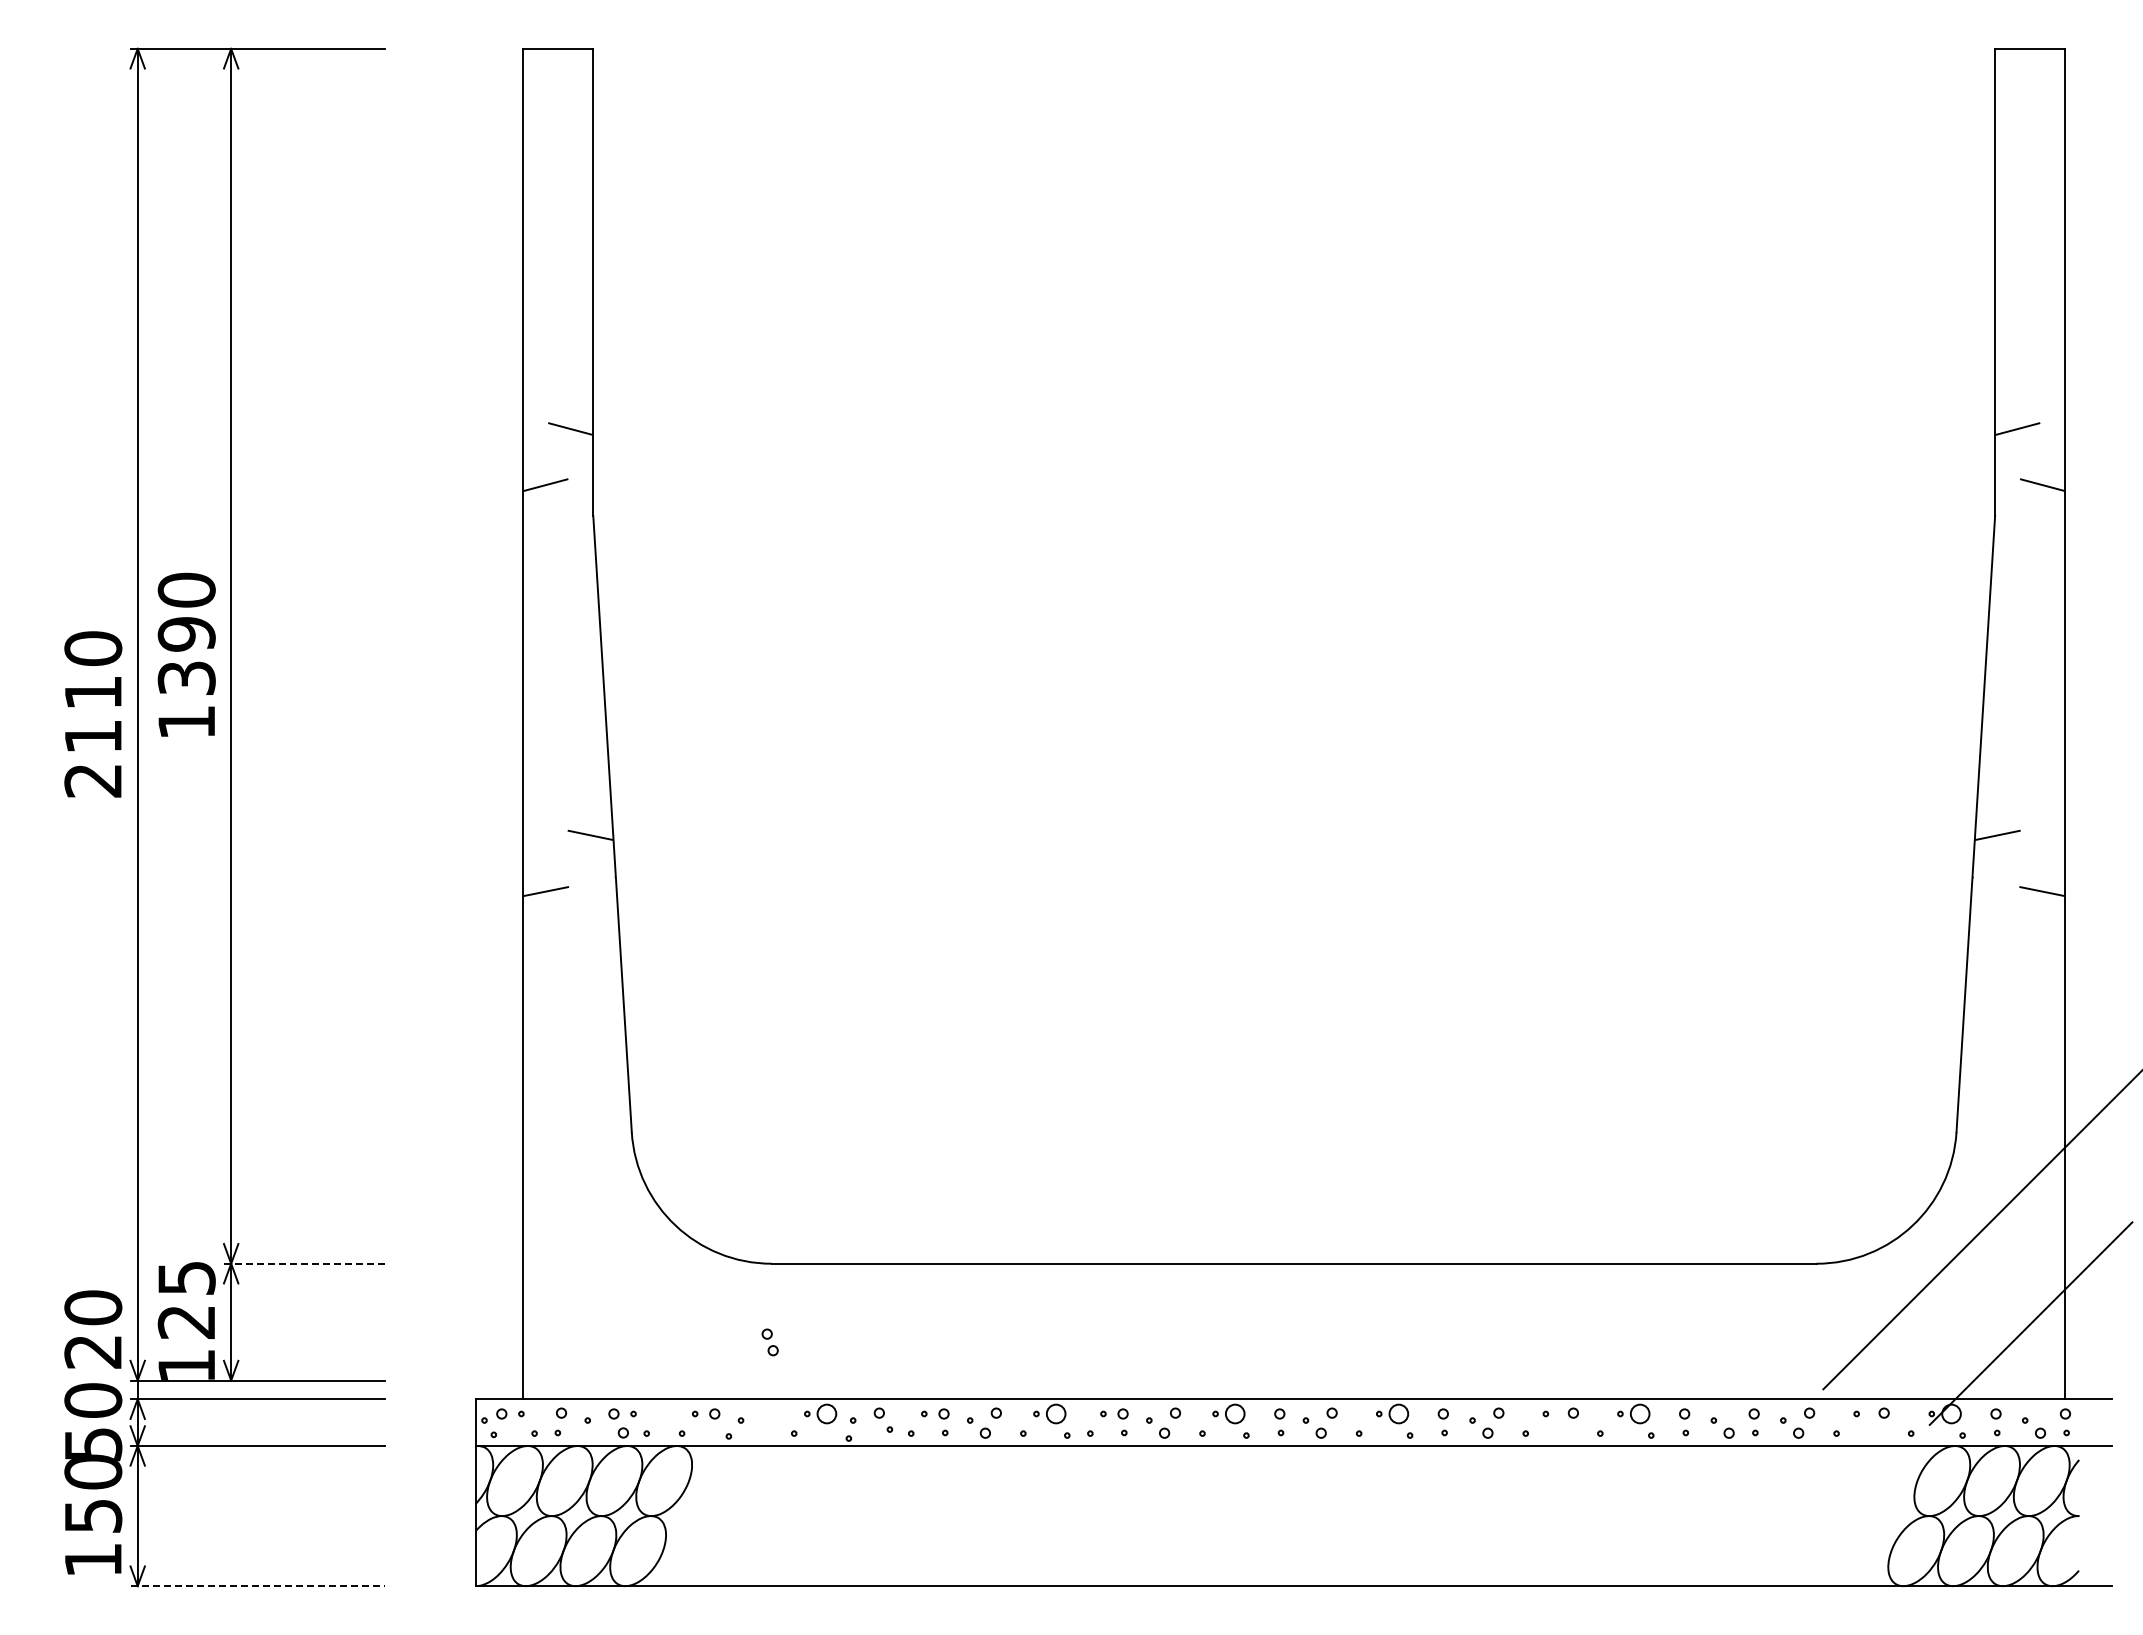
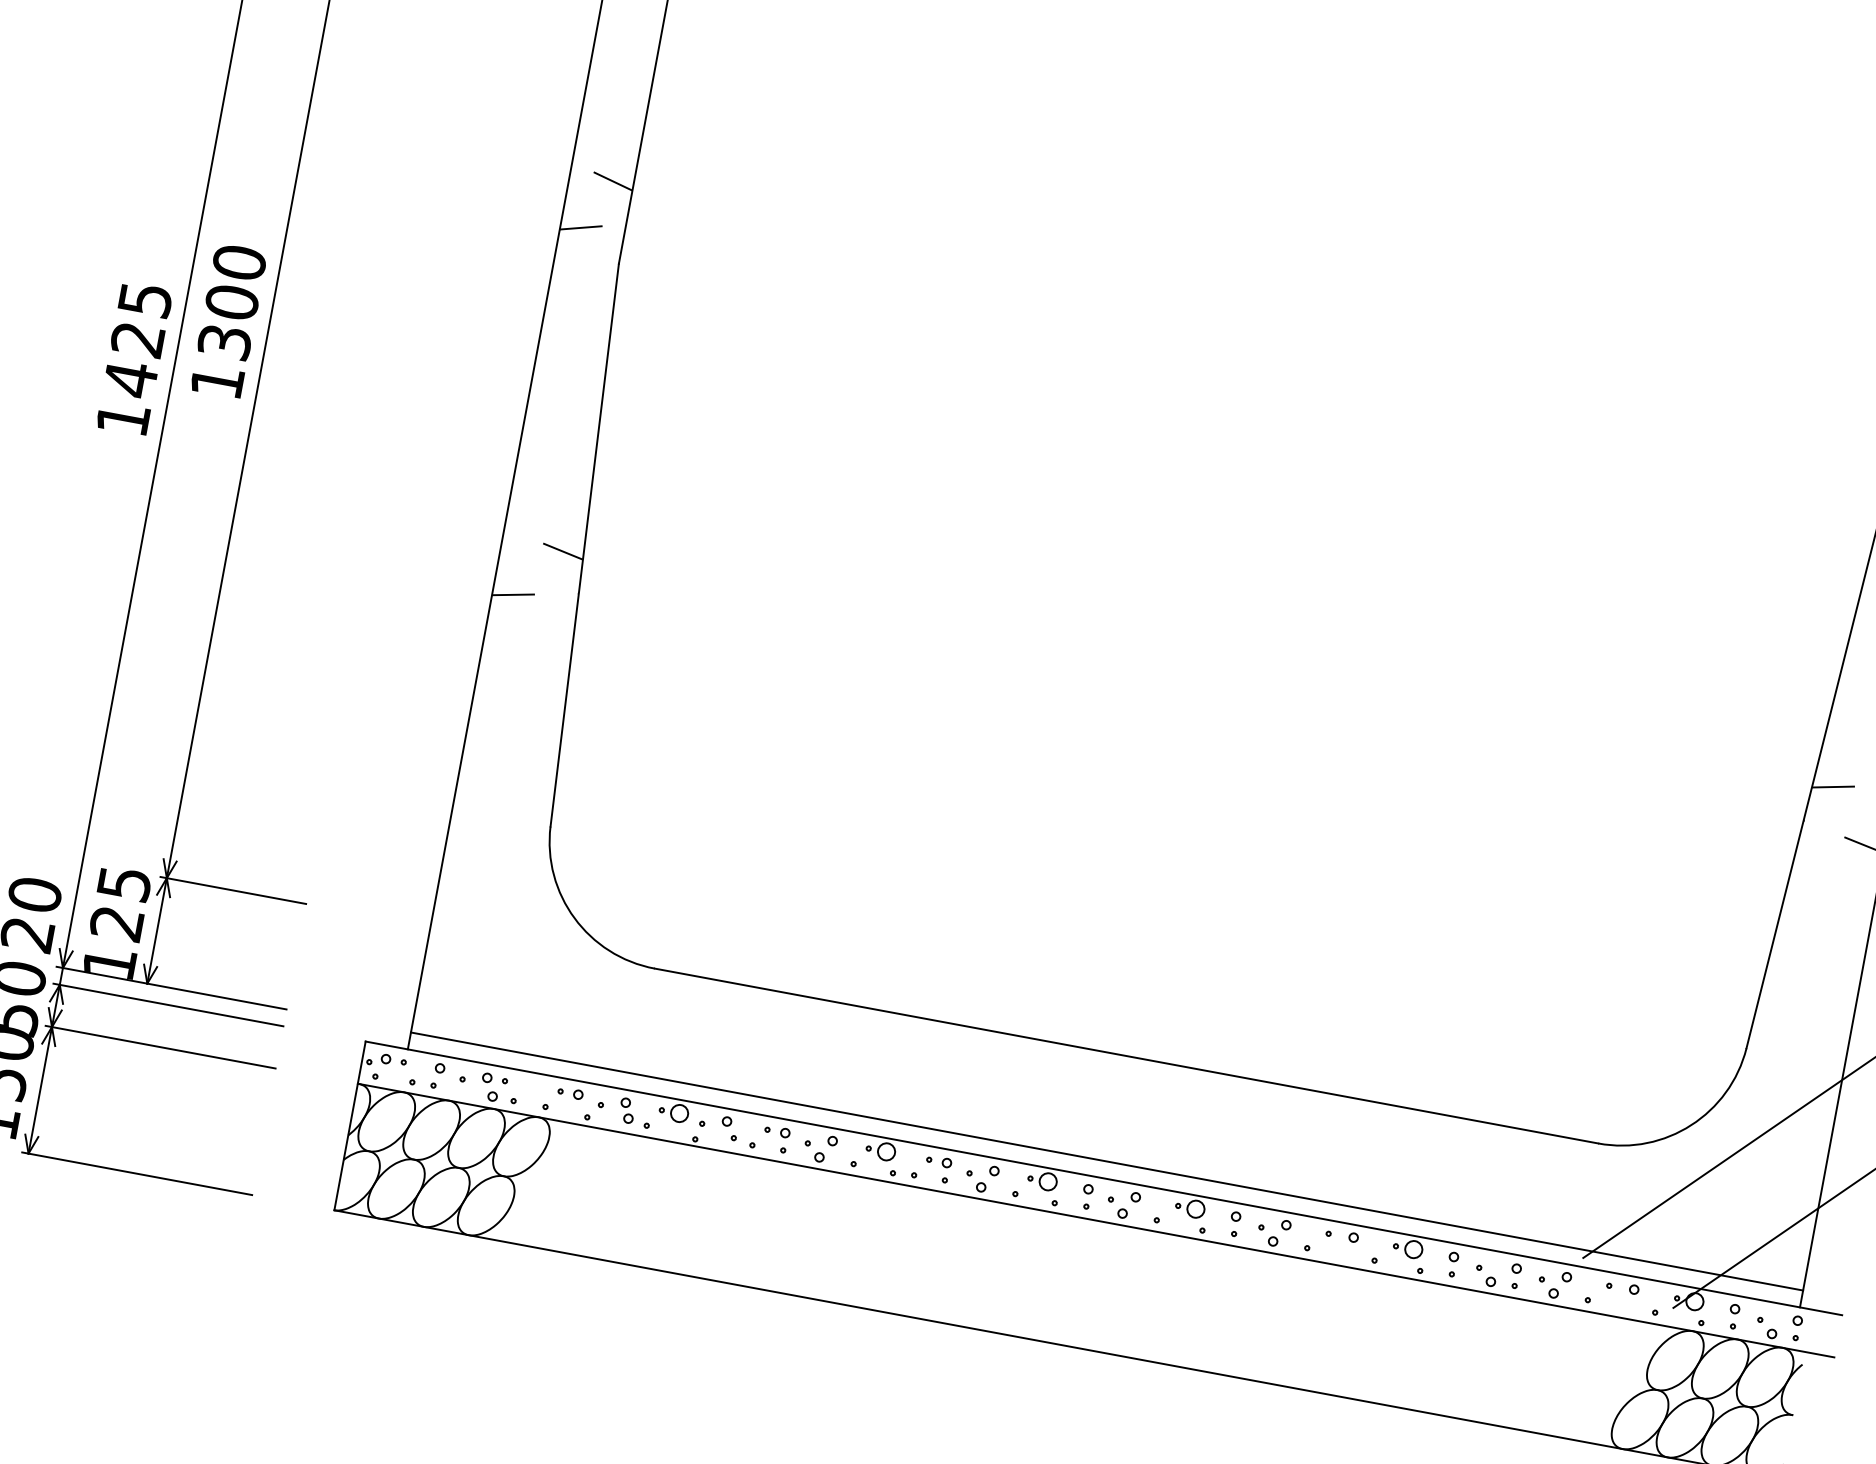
text: (186, 633) -> (231, 301), 1390 -> 1300
text: (93, 714) -> (134, 359), 2110 -> 1425
line: (304, 1263) -> (233, 890), dashed -> solid
part: (769, 1342) -> (626, 1110), moved
line: (1294, 1380) -> (1107, 1161), added
line: (258, 1586) -> (137, 1174), dashed -> solid

